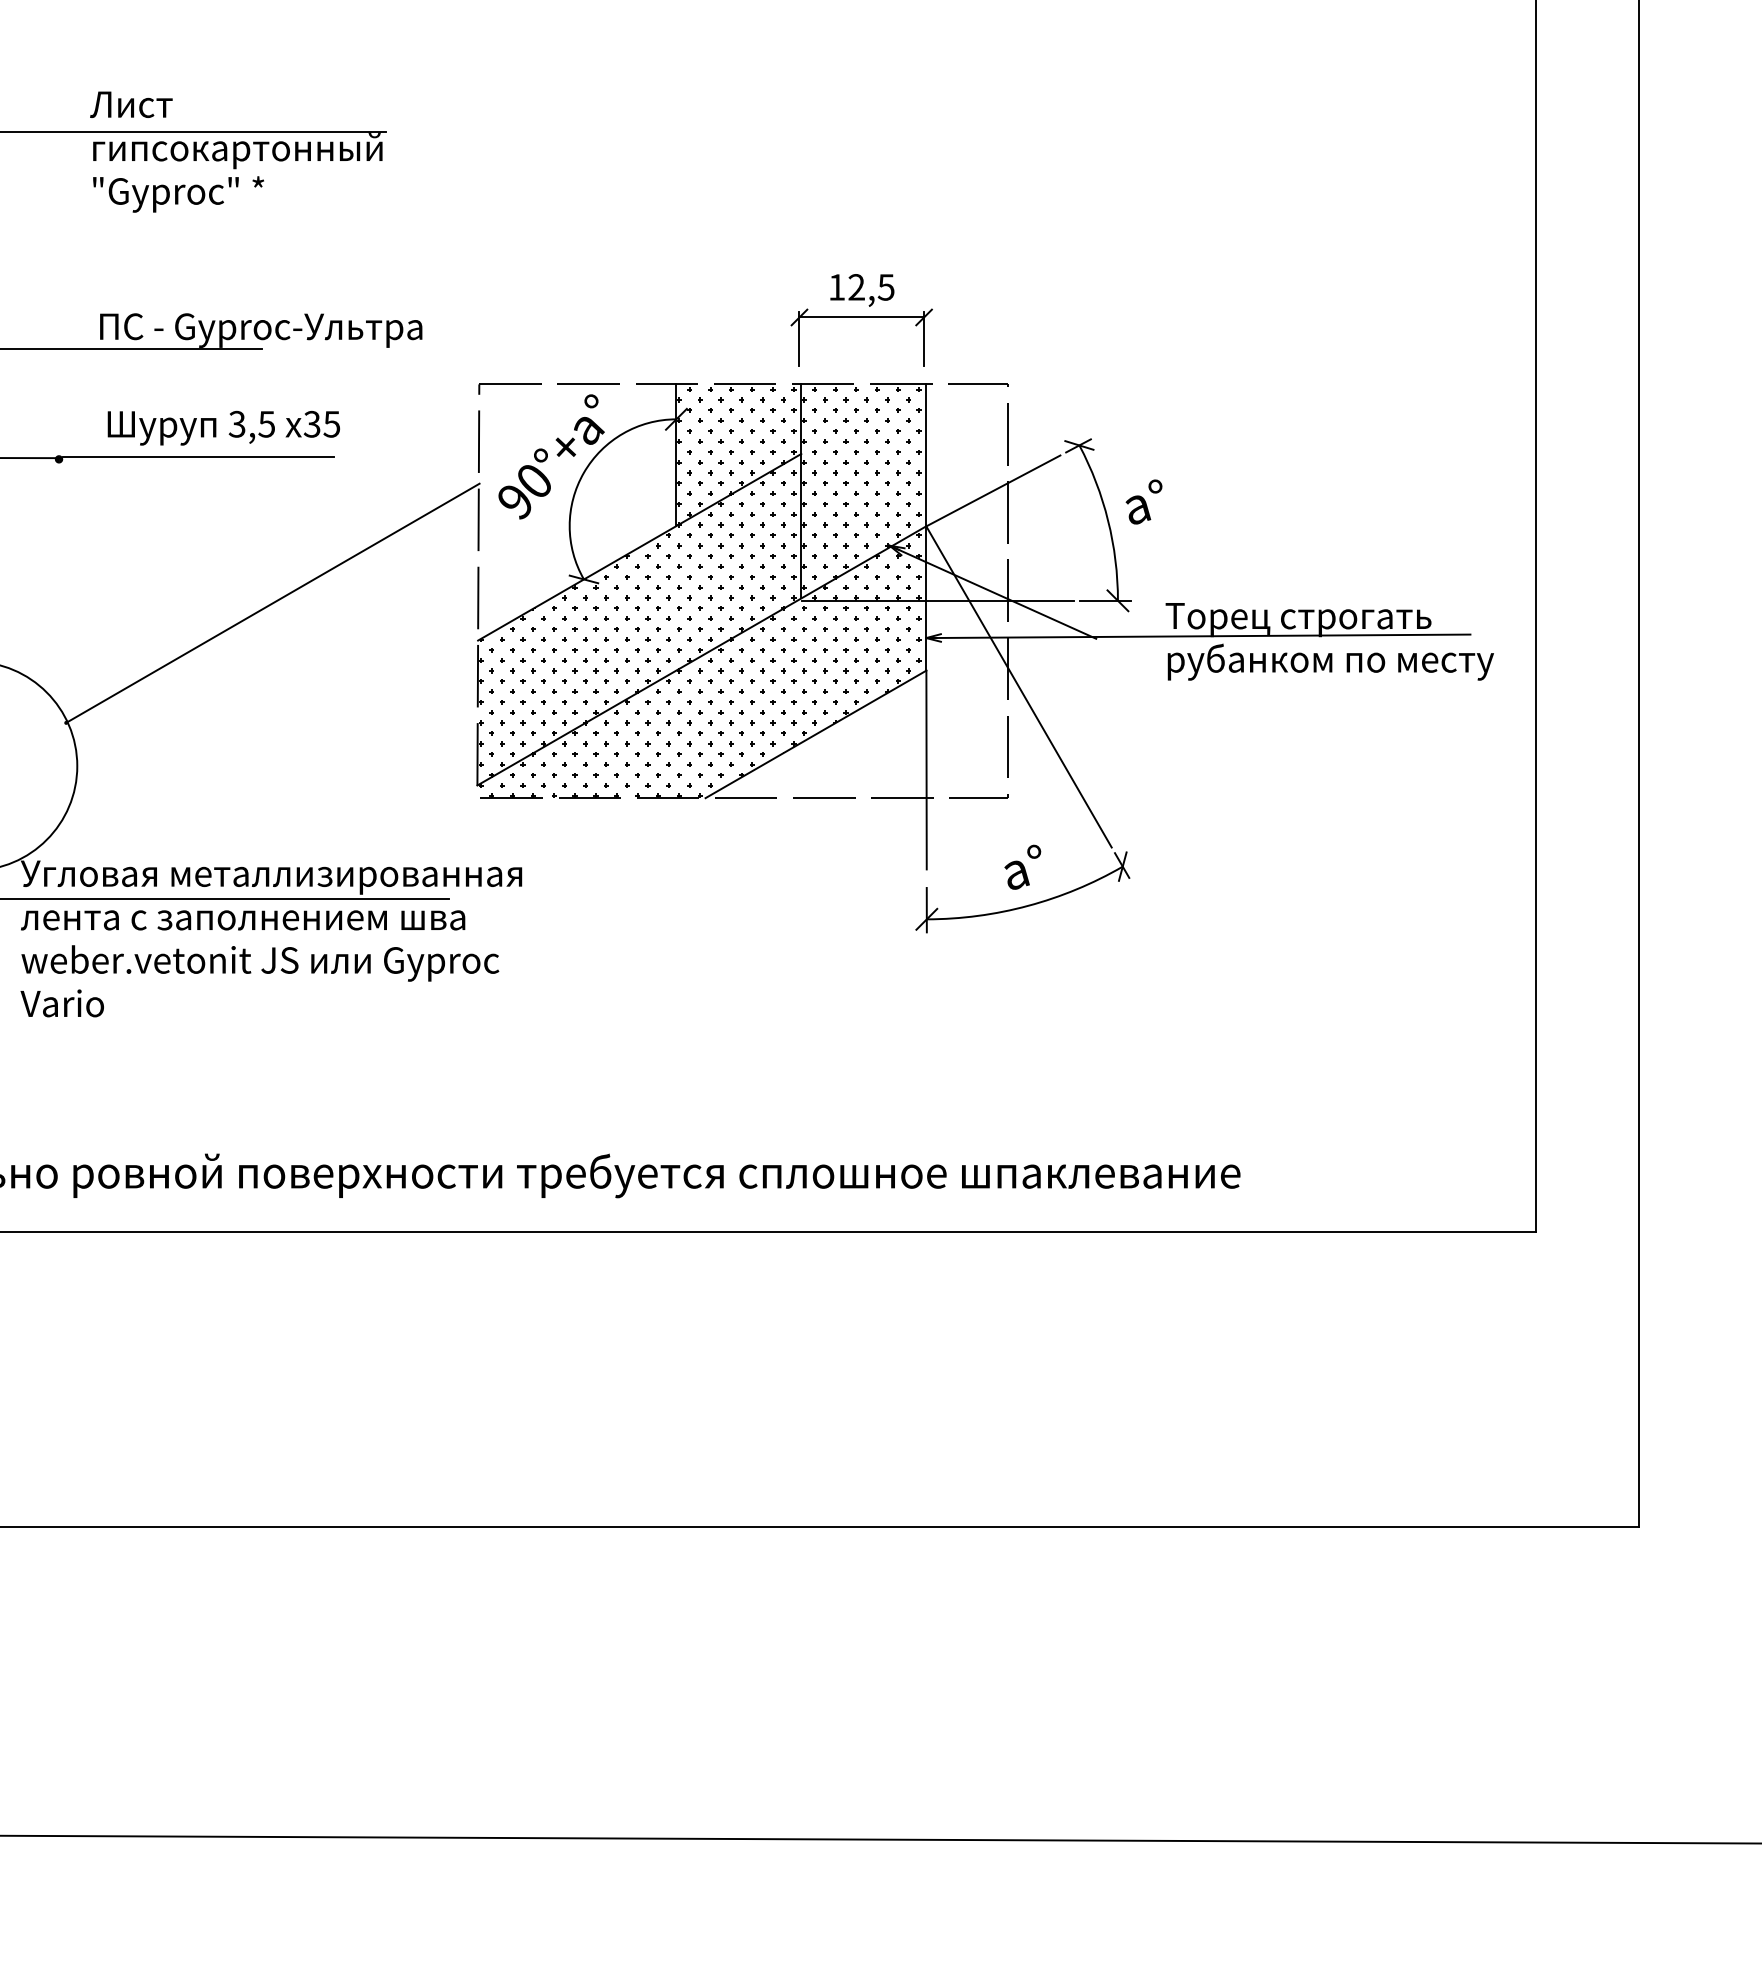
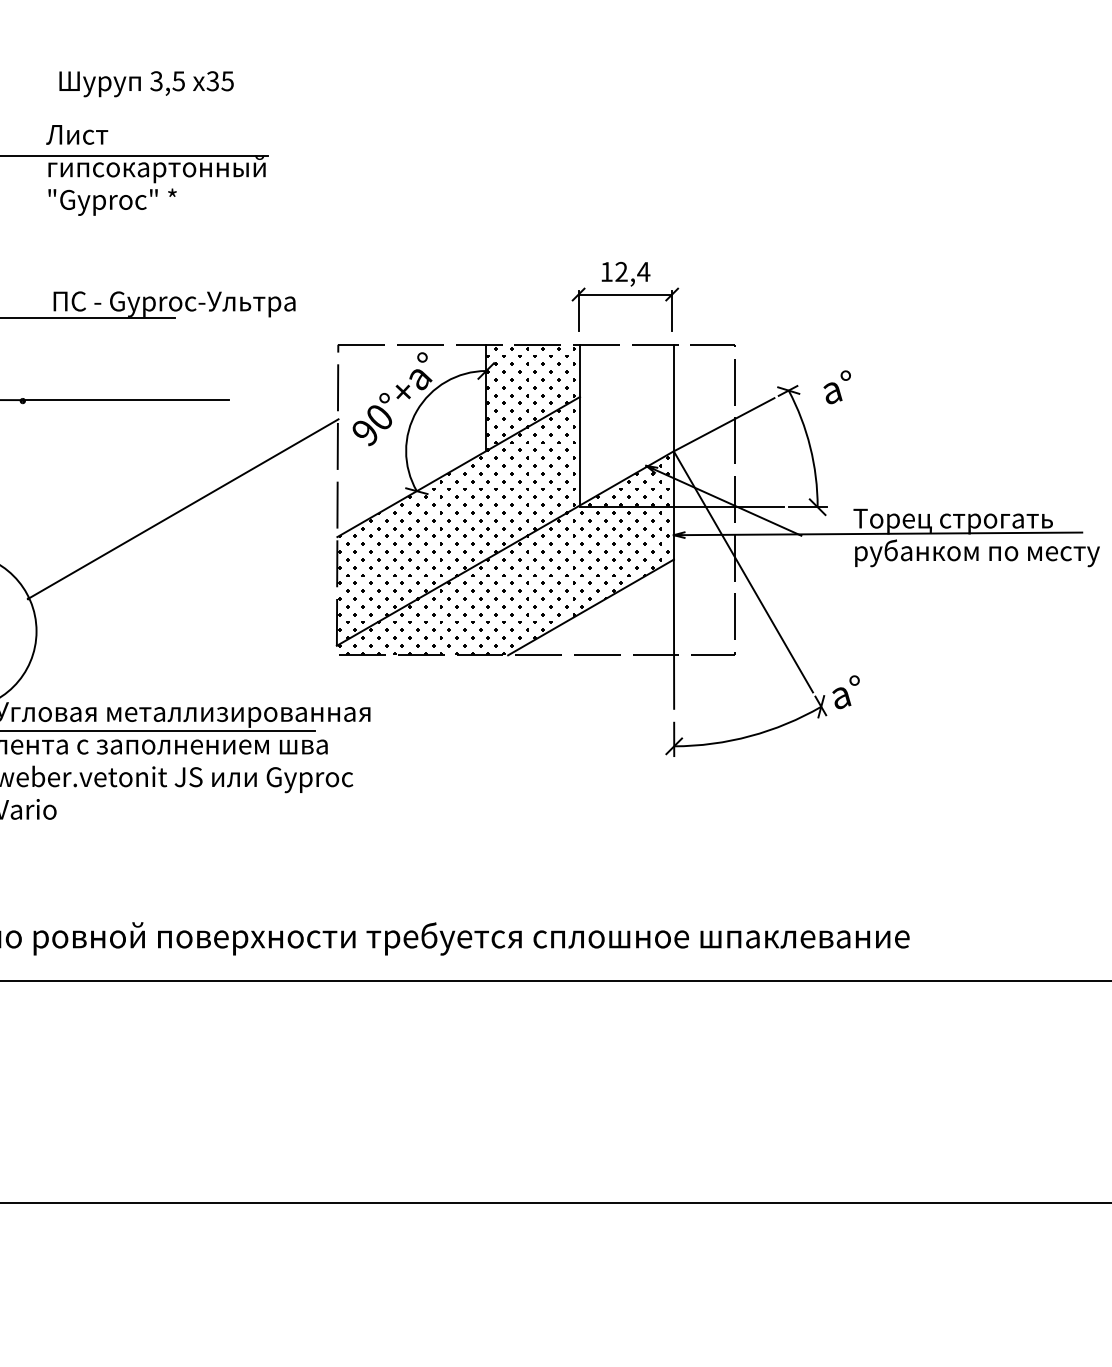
text: (886, 287) -> (643, 272), 12,5 -> 12,4
text: (223, 427) -> (146, 83), moved
hatch: (861, 488) -> (625, 422), removed
text: (1143, 501) -> (836, 386), moved
text: (1022, 866) -> (845, 691), moved

